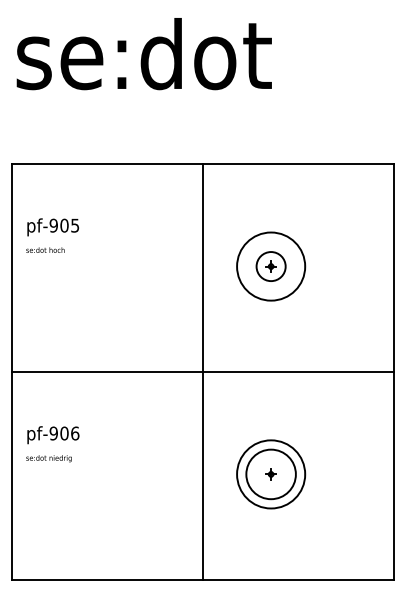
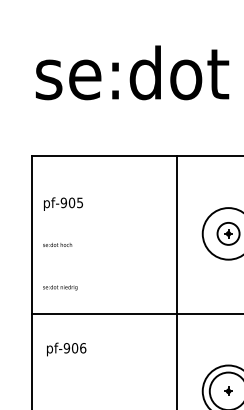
text: (45, 249) -> (57, 244), moved
text: (53, 435) -> (66, 349), moved
text: (48, 458) -> (59, 287), moved

